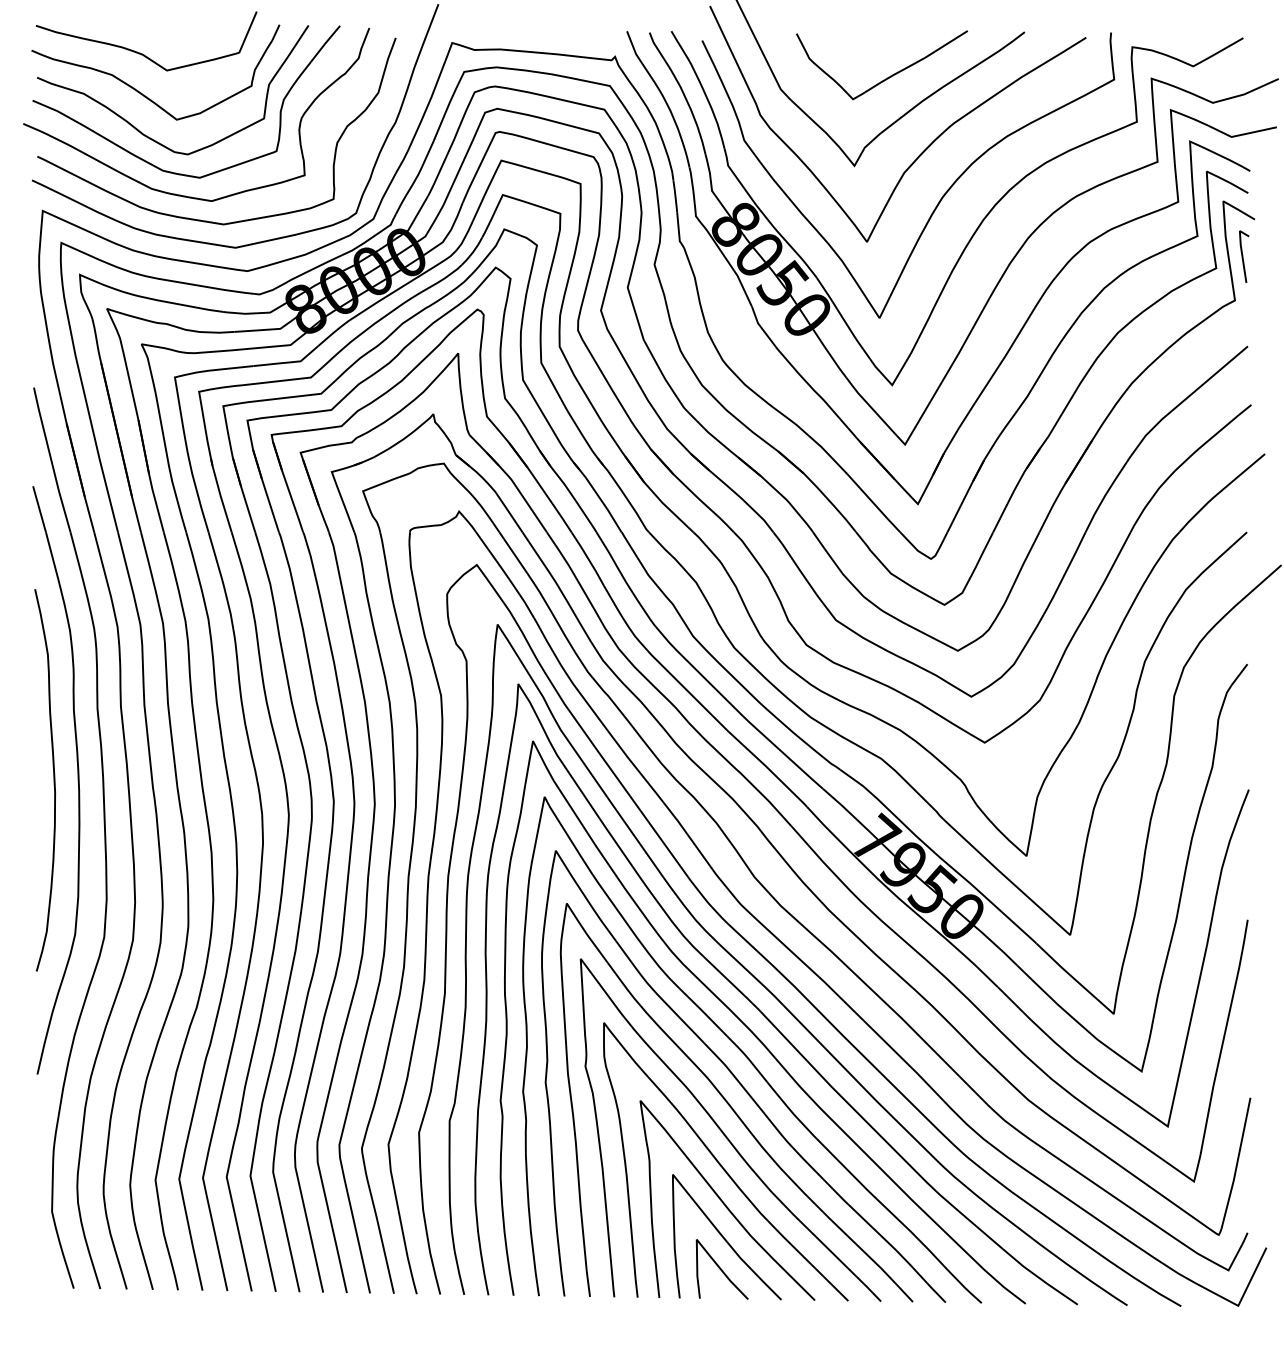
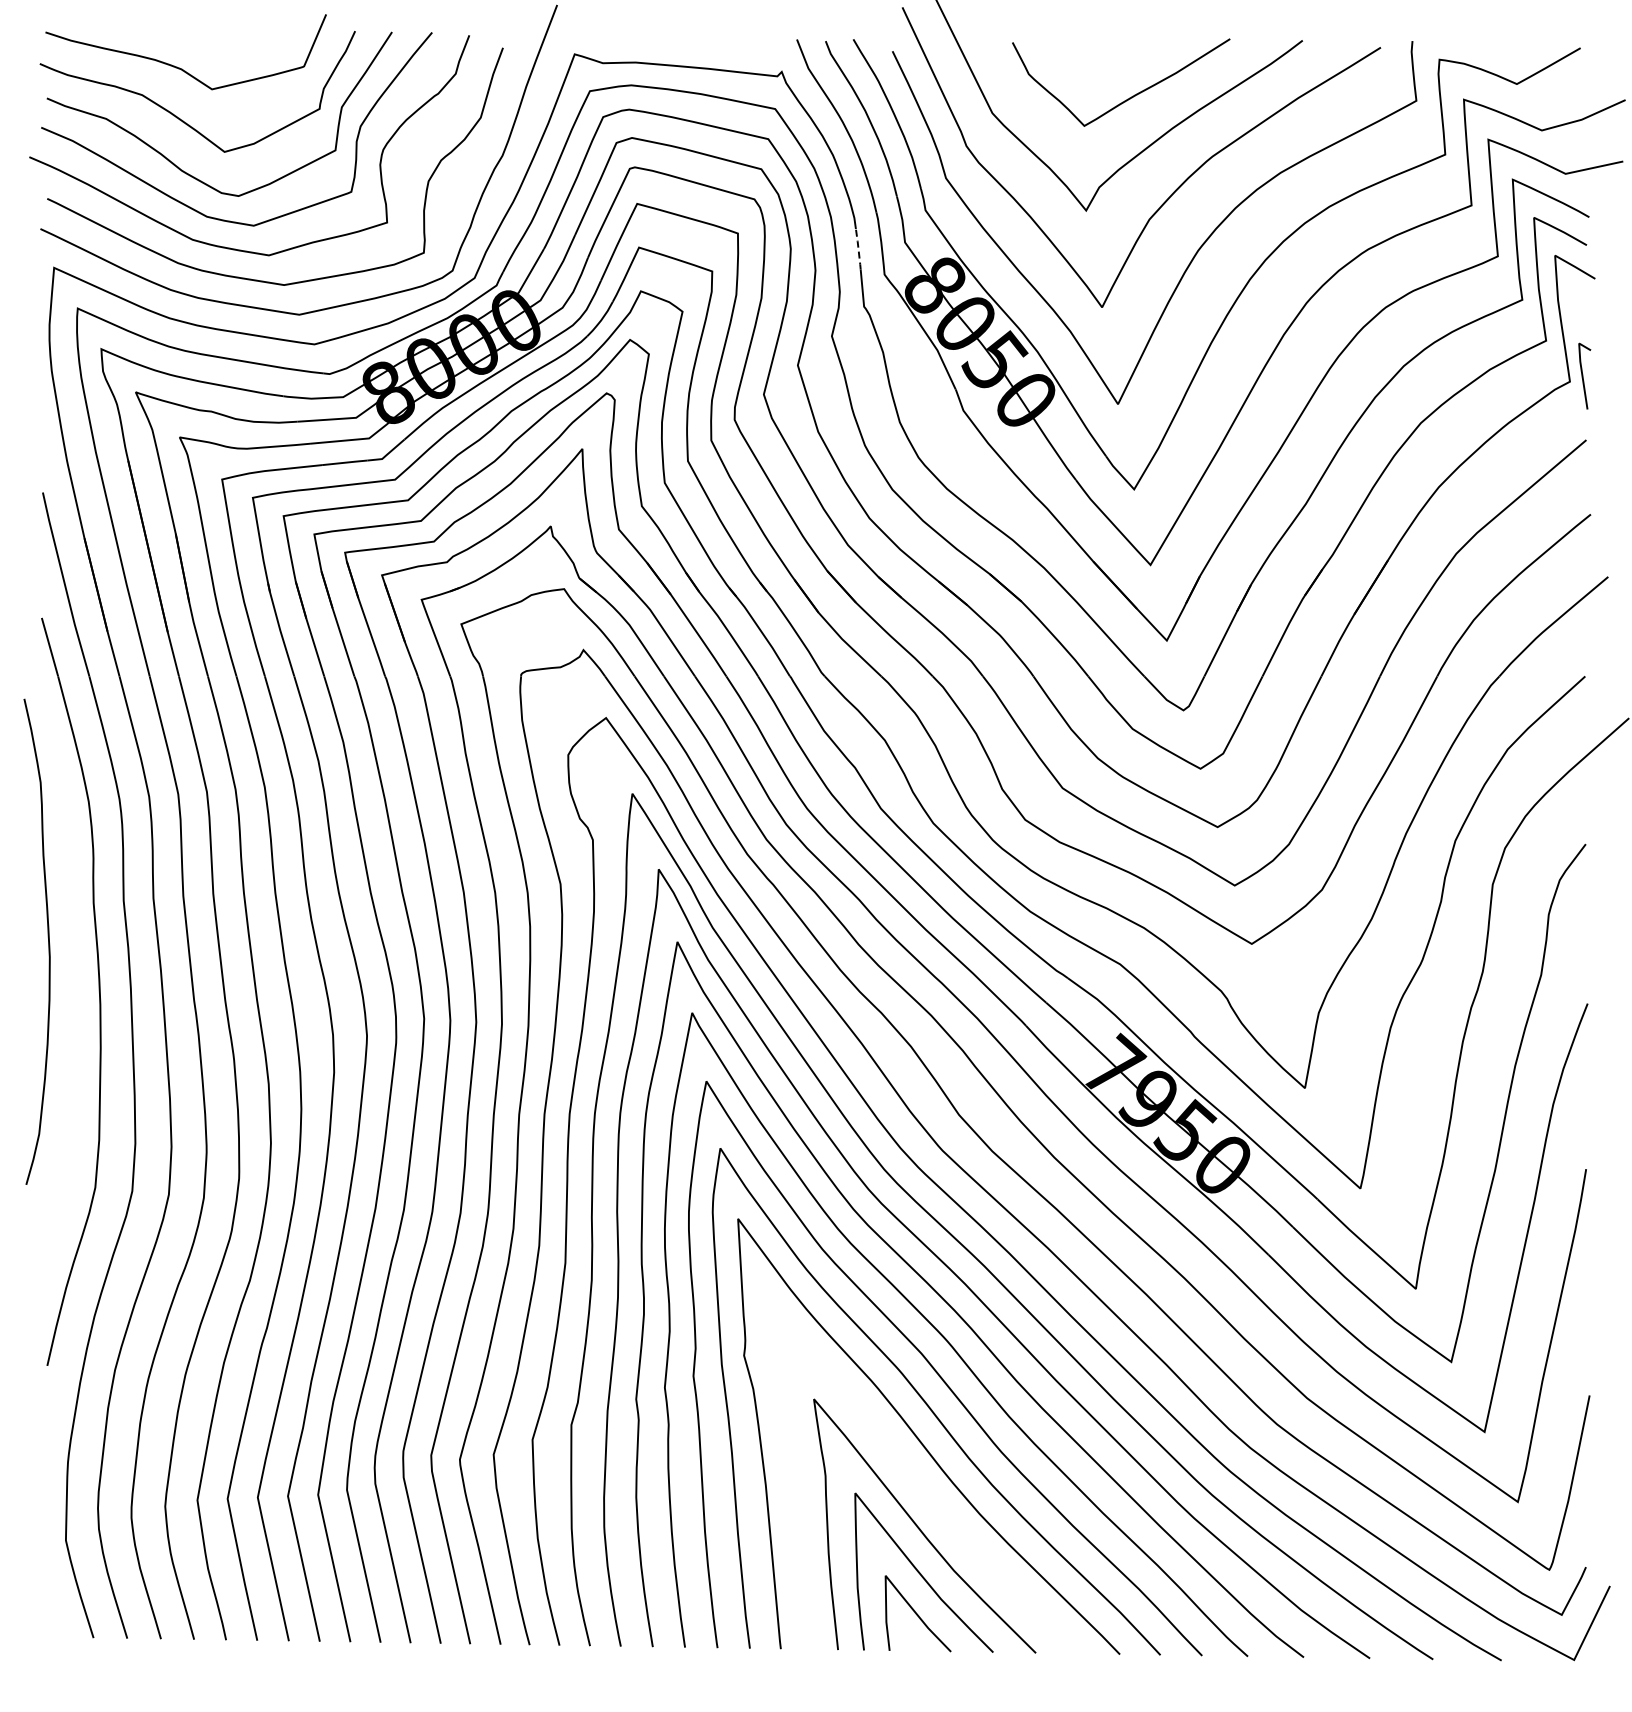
line: (675, 196) -> (858, 249), solid -> dashed
line: (1243, 256) -> (1583, 375), moved
curve: (53, 776) -> (47, 937), moved
curve: (721, 1165) -> (917, 1481), removed

